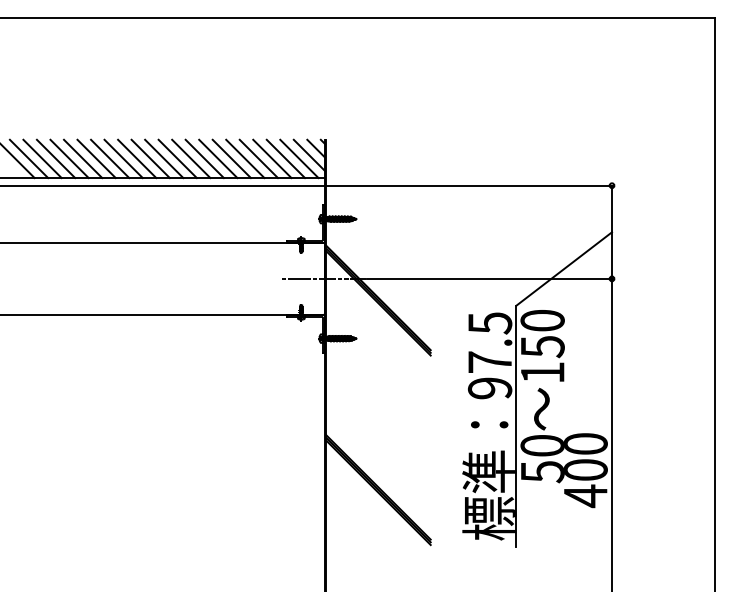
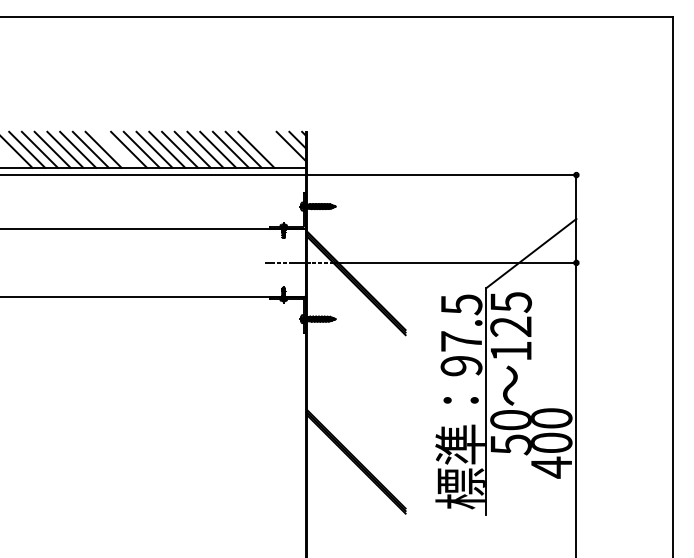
line: (123, 158) -> (116, 149), removed
line: (286, 158) -> (269, 149), removed
line: (298, 158) -> (281, 149), removed
text: (543, 333) -> (511, 314), 150 -> 125

